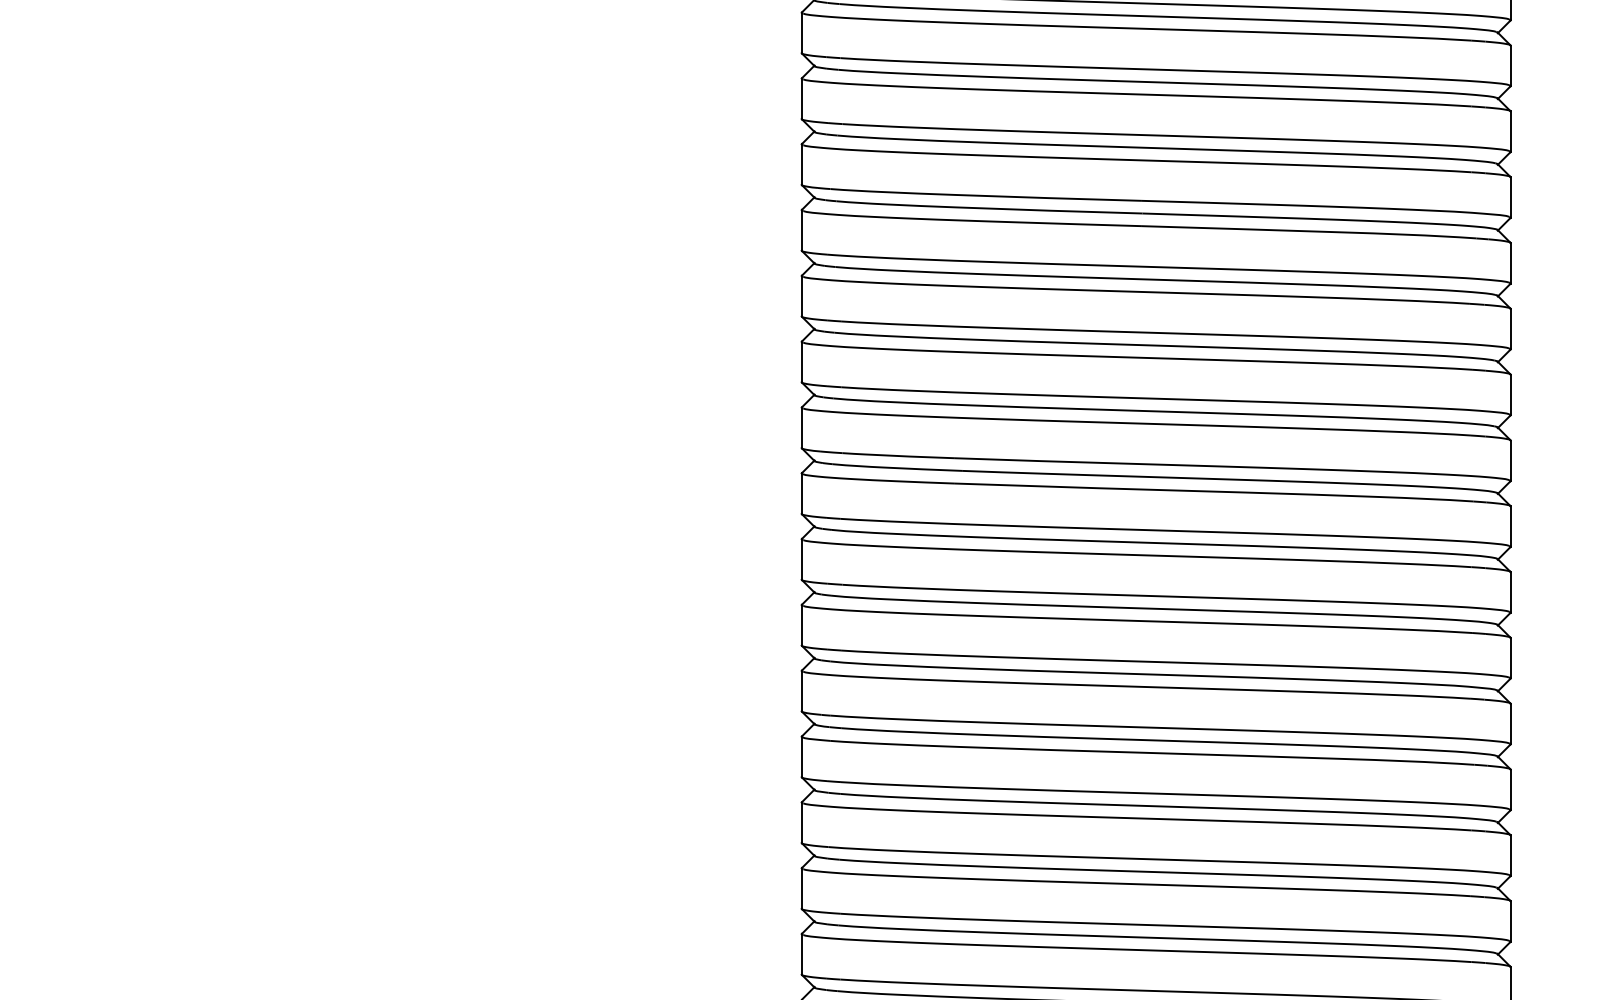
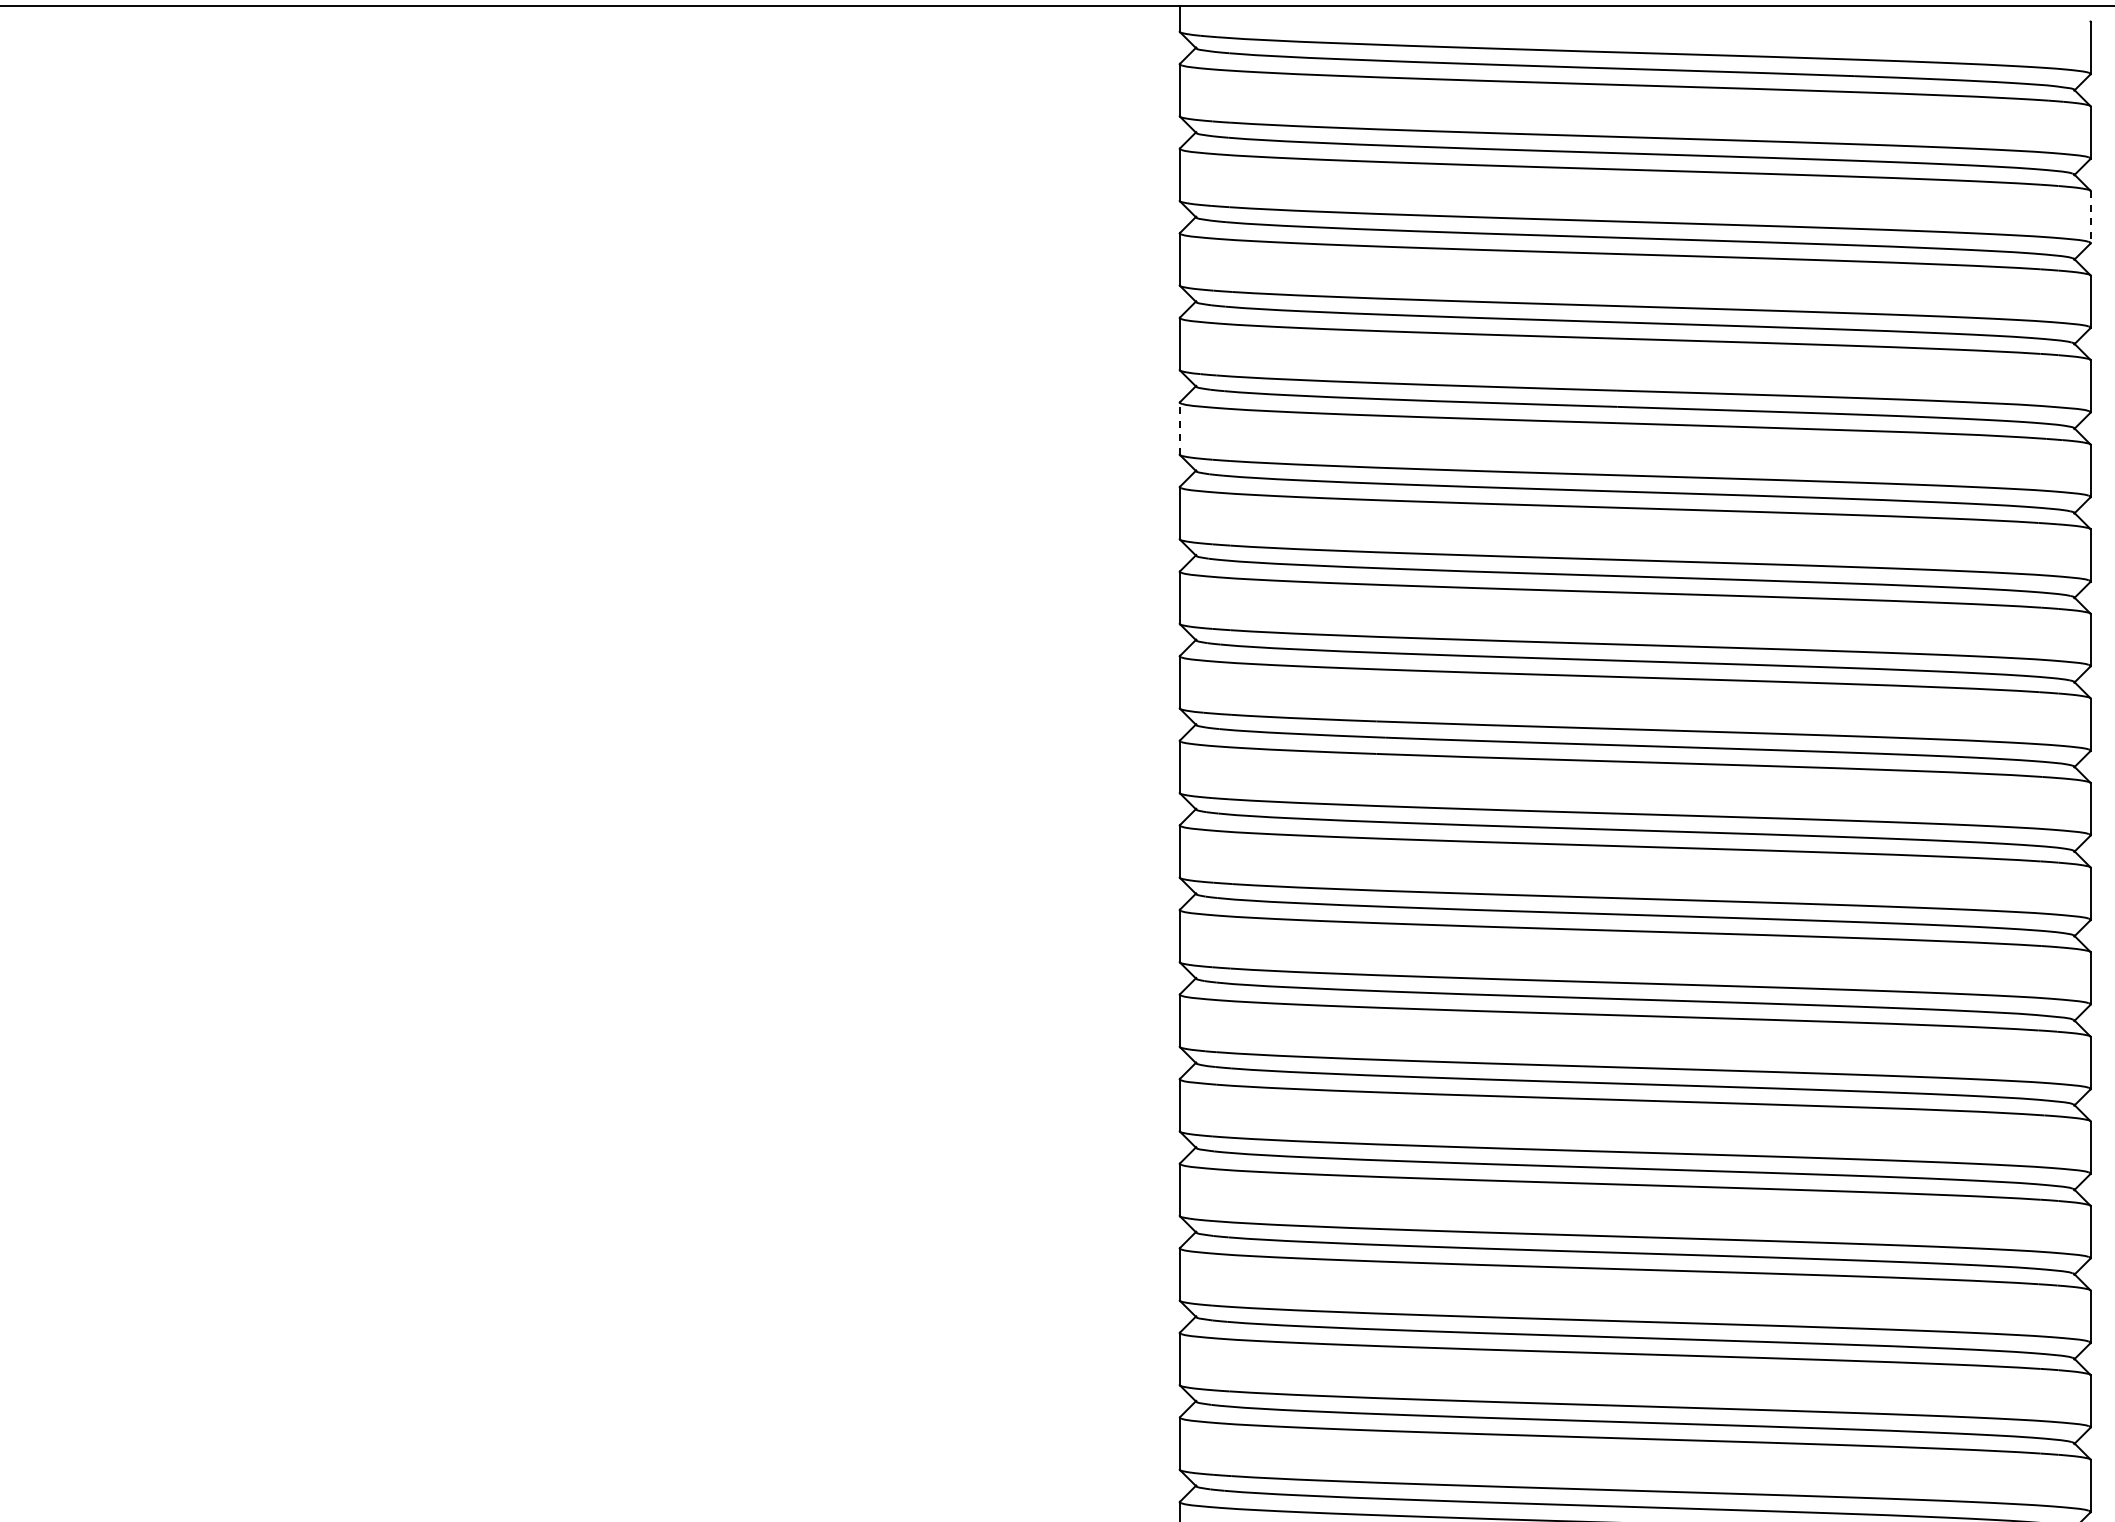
line: (1510, 66) -> (2090, 217), solid -> dashed
line: (801, 230) -> (1179, 428), solid -> dashed

